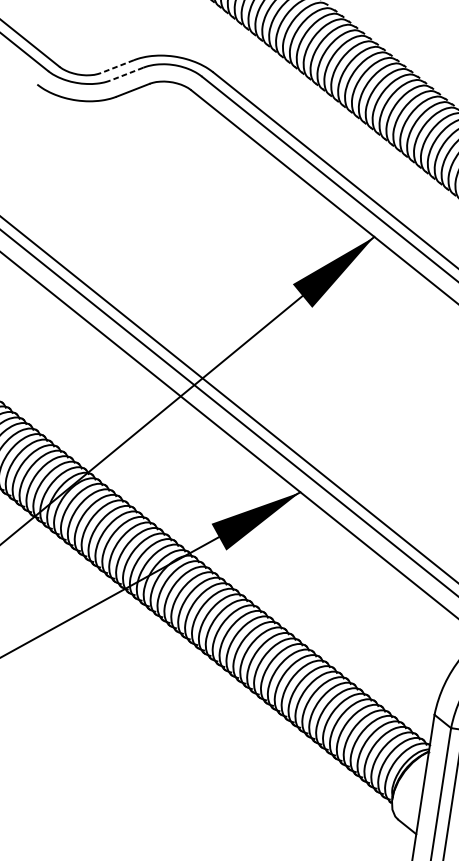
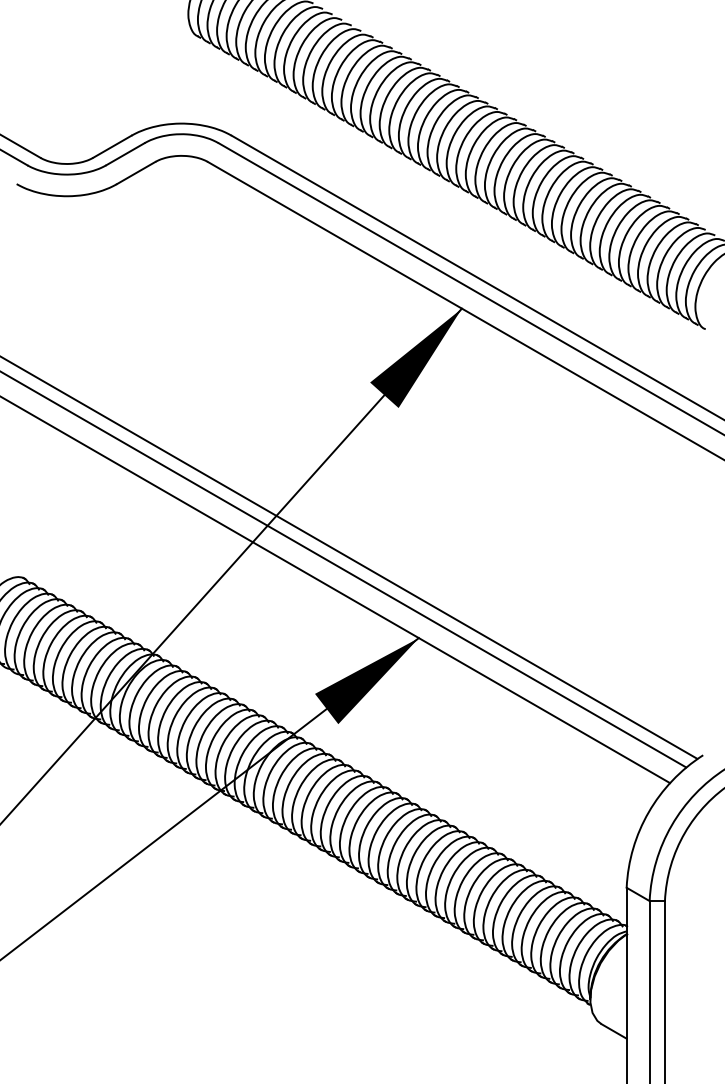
line: (116, 67) -> (111, 147), dashed -> solid
line: (126, 74) -> (124, 154), dashed -> solid

